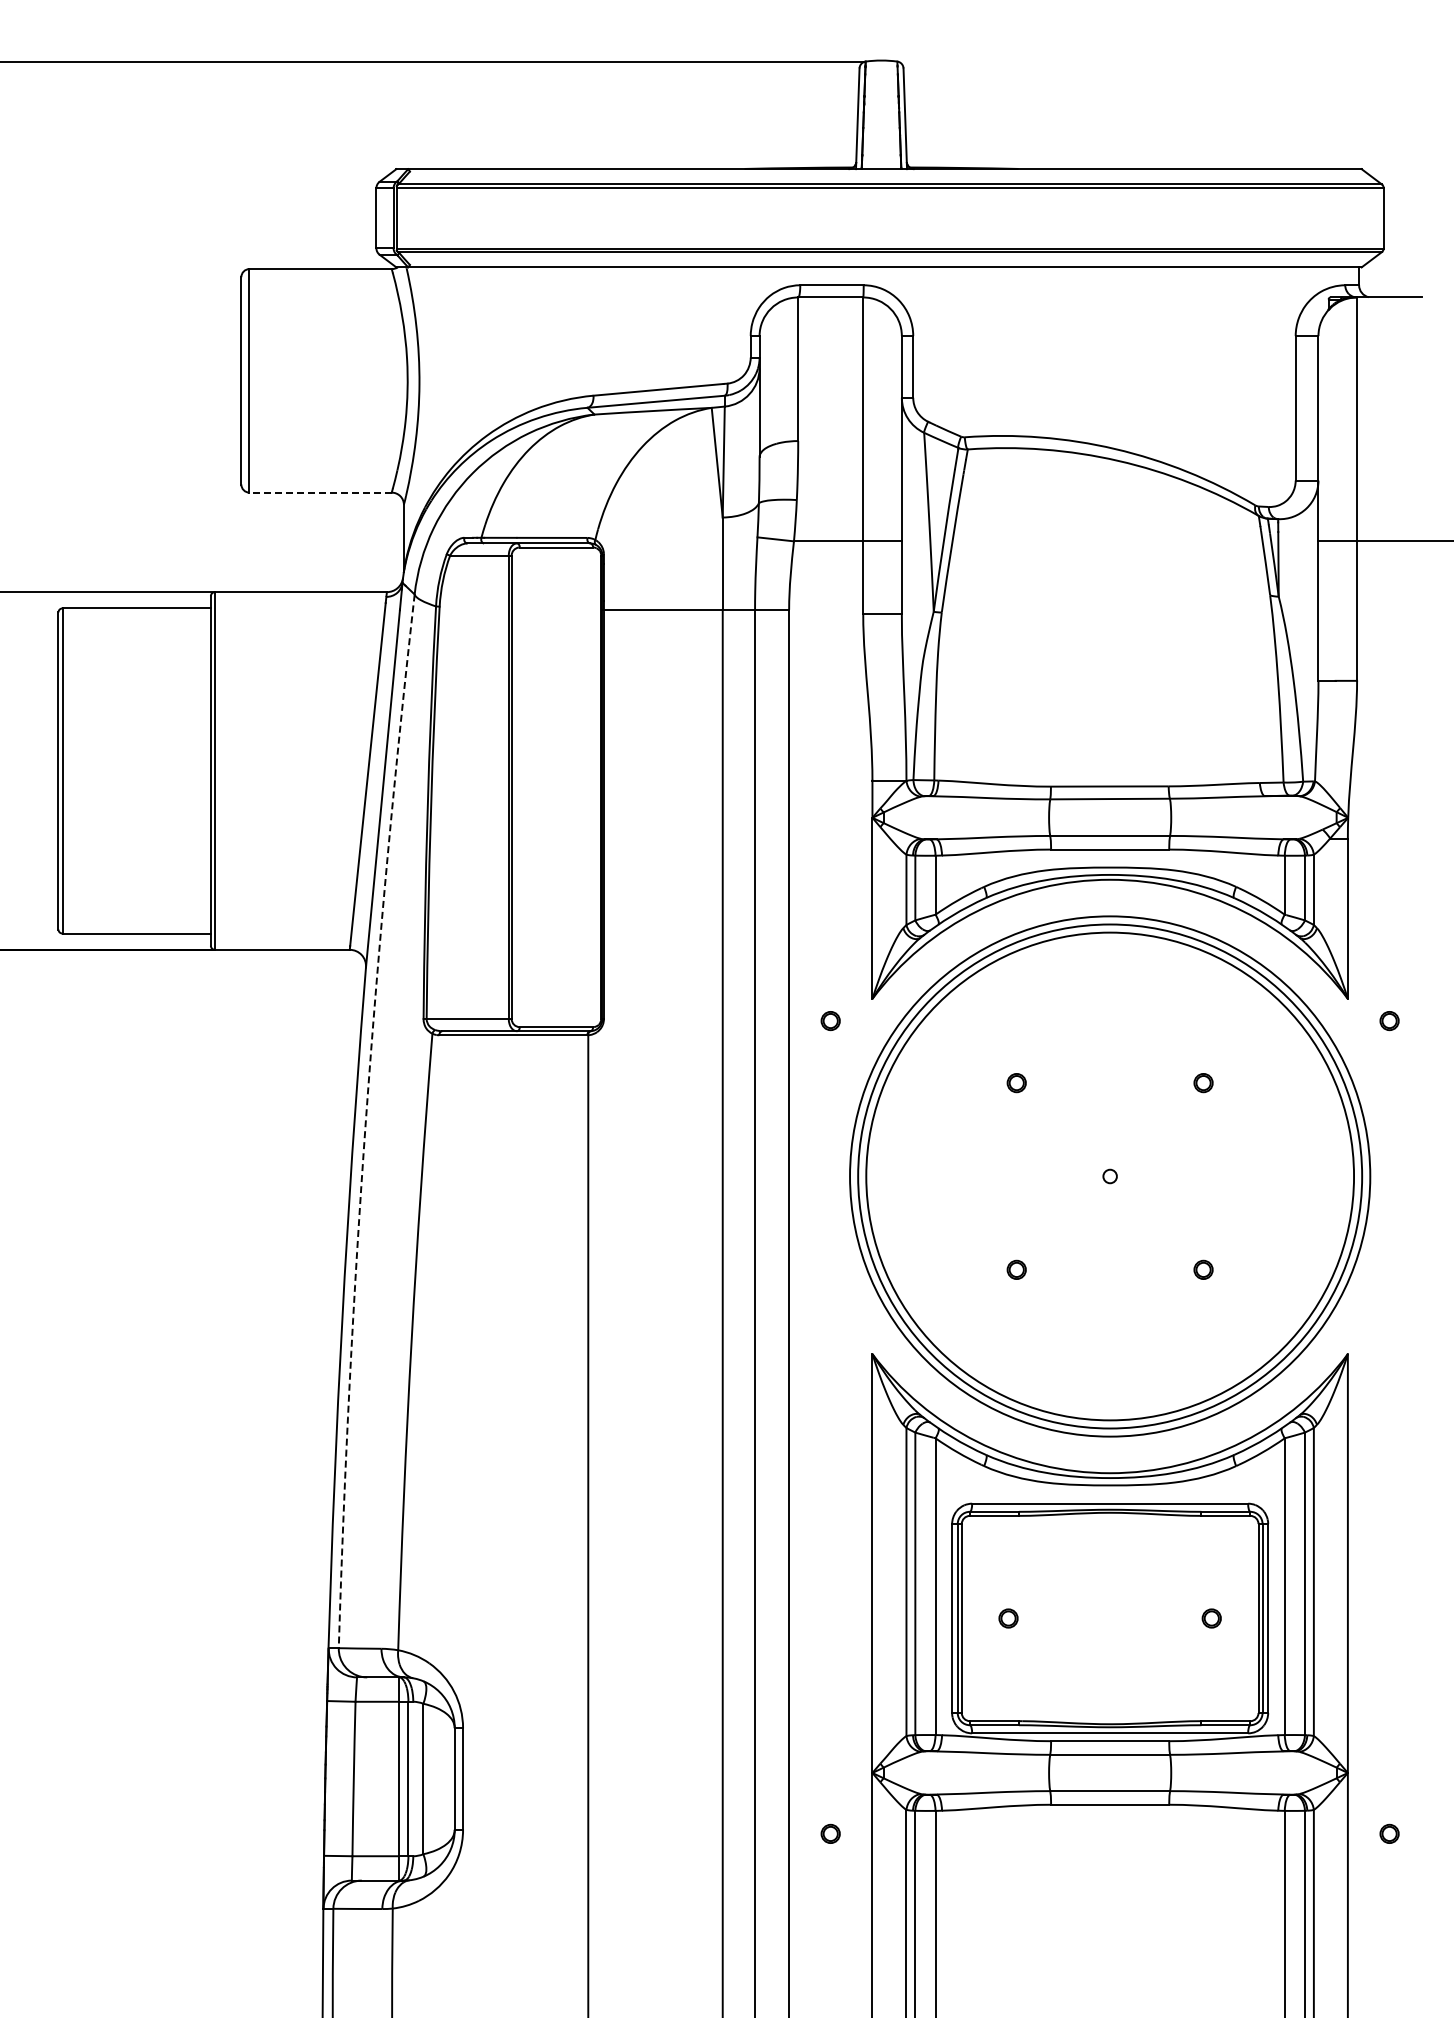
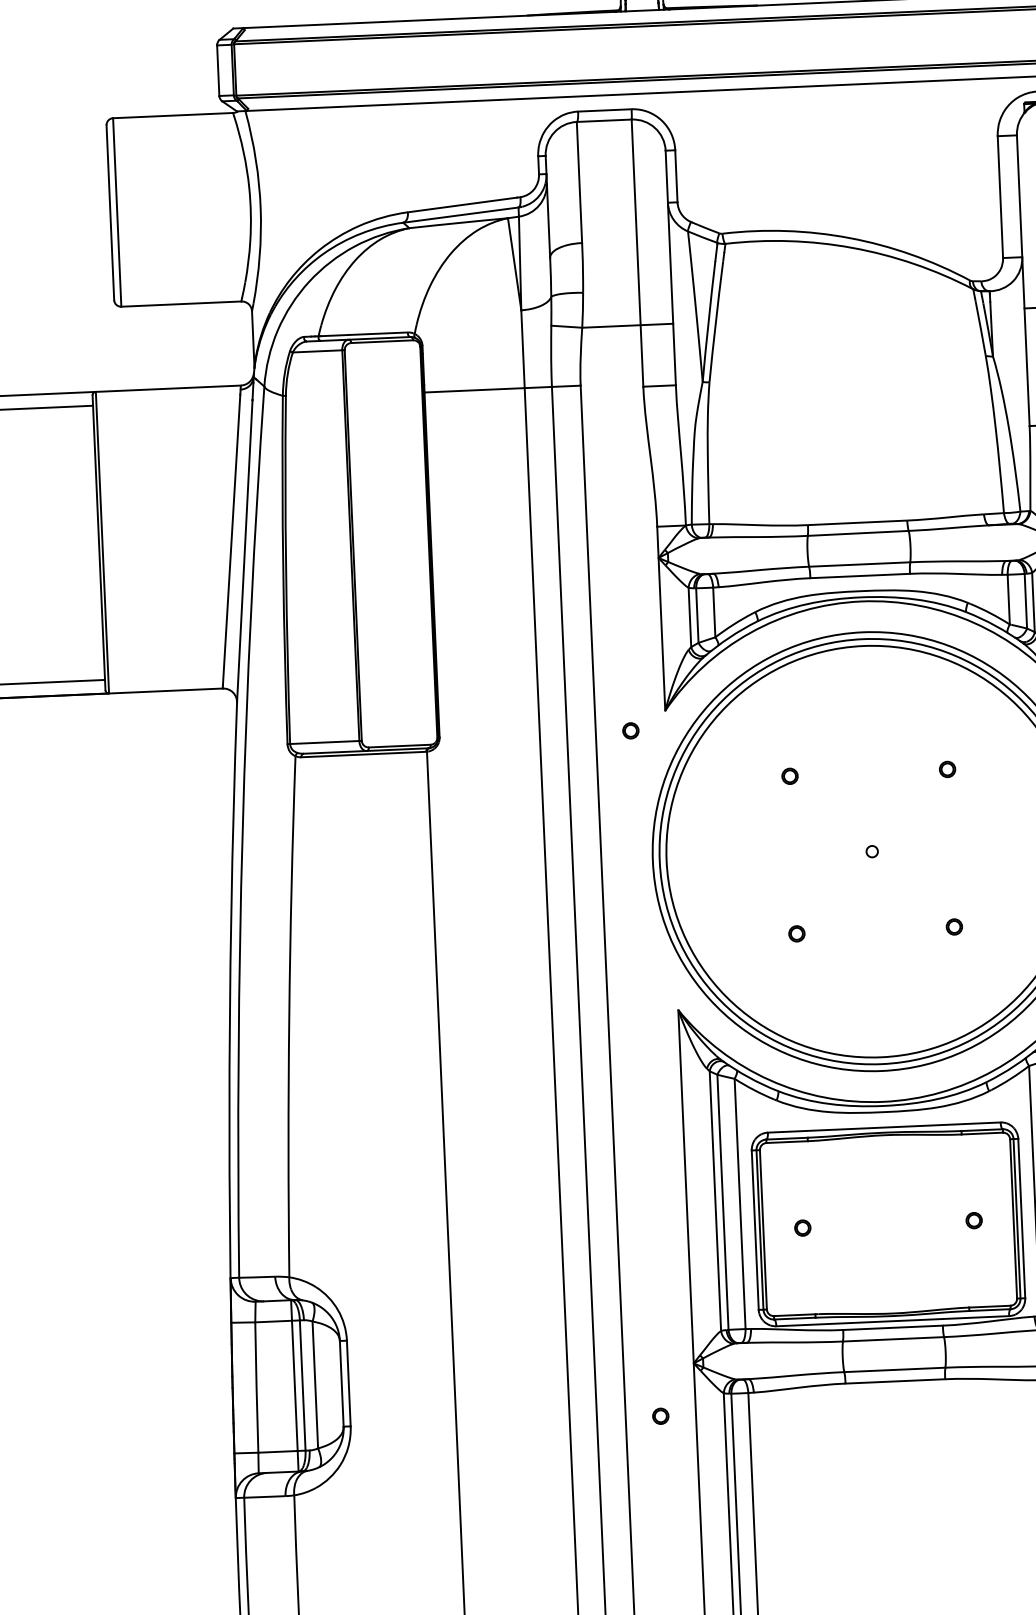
line: (320, 492) -> (181, 303), dashed -> solid
arc: (365, 1120) -> (242, 831), dashed -> solid

